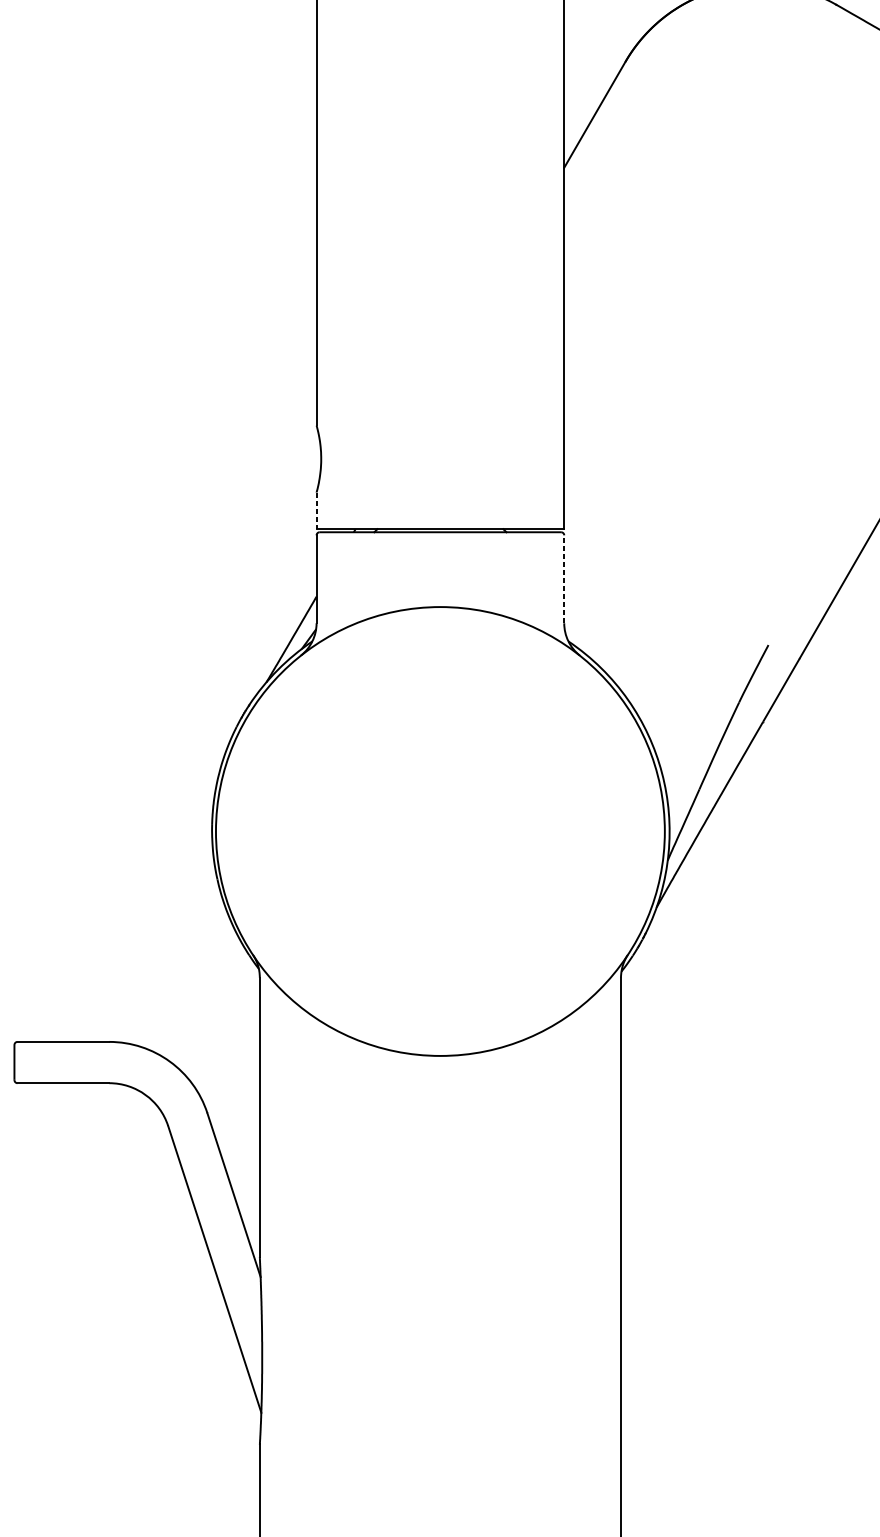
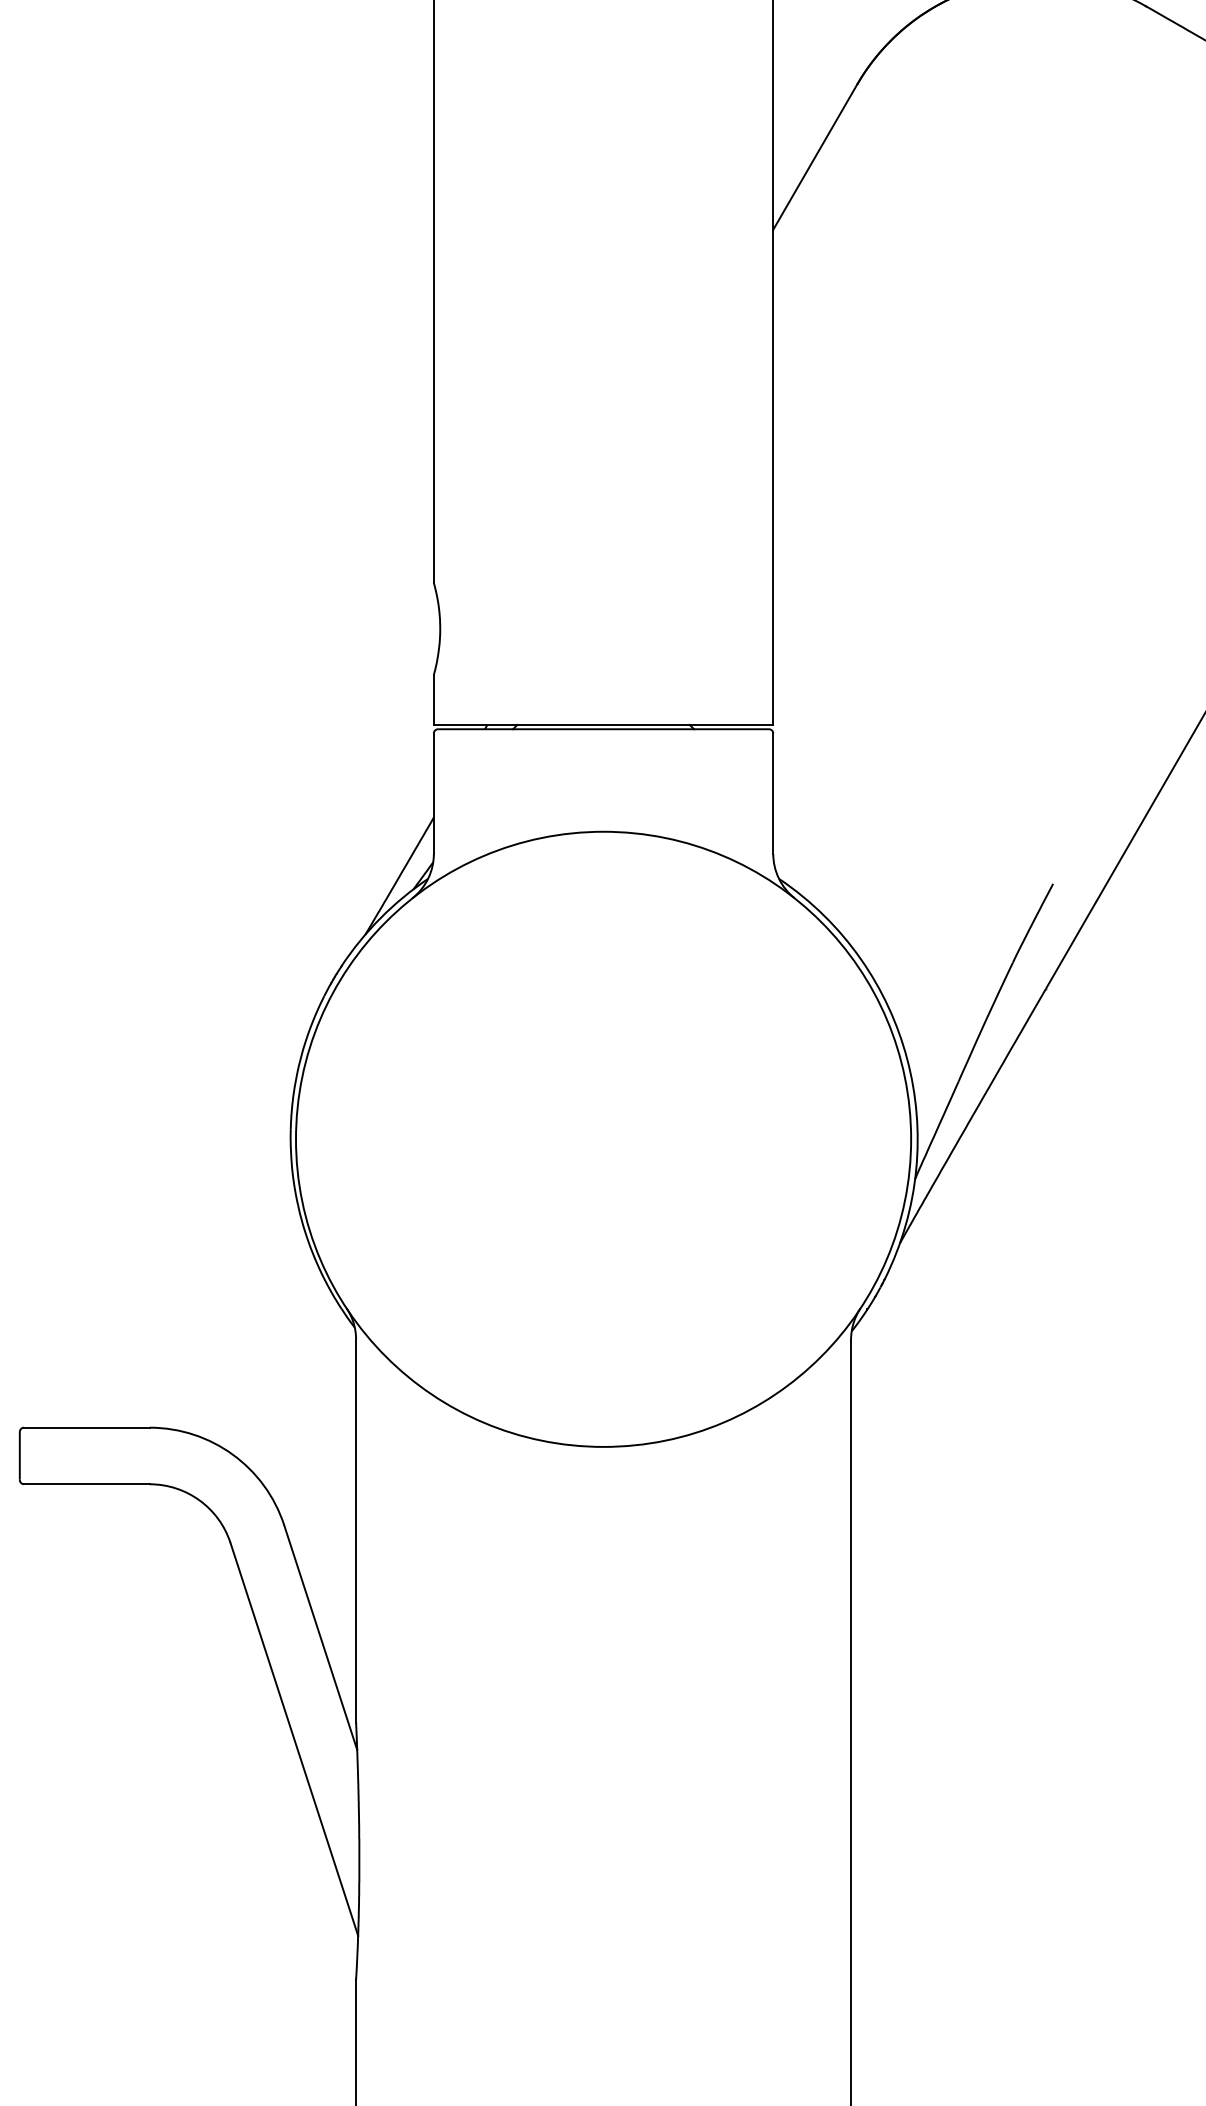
line: (316, 511) -> (433, 700), dashed -> solid
line: (564, 579) -> (773, 793), dashed -> solid

